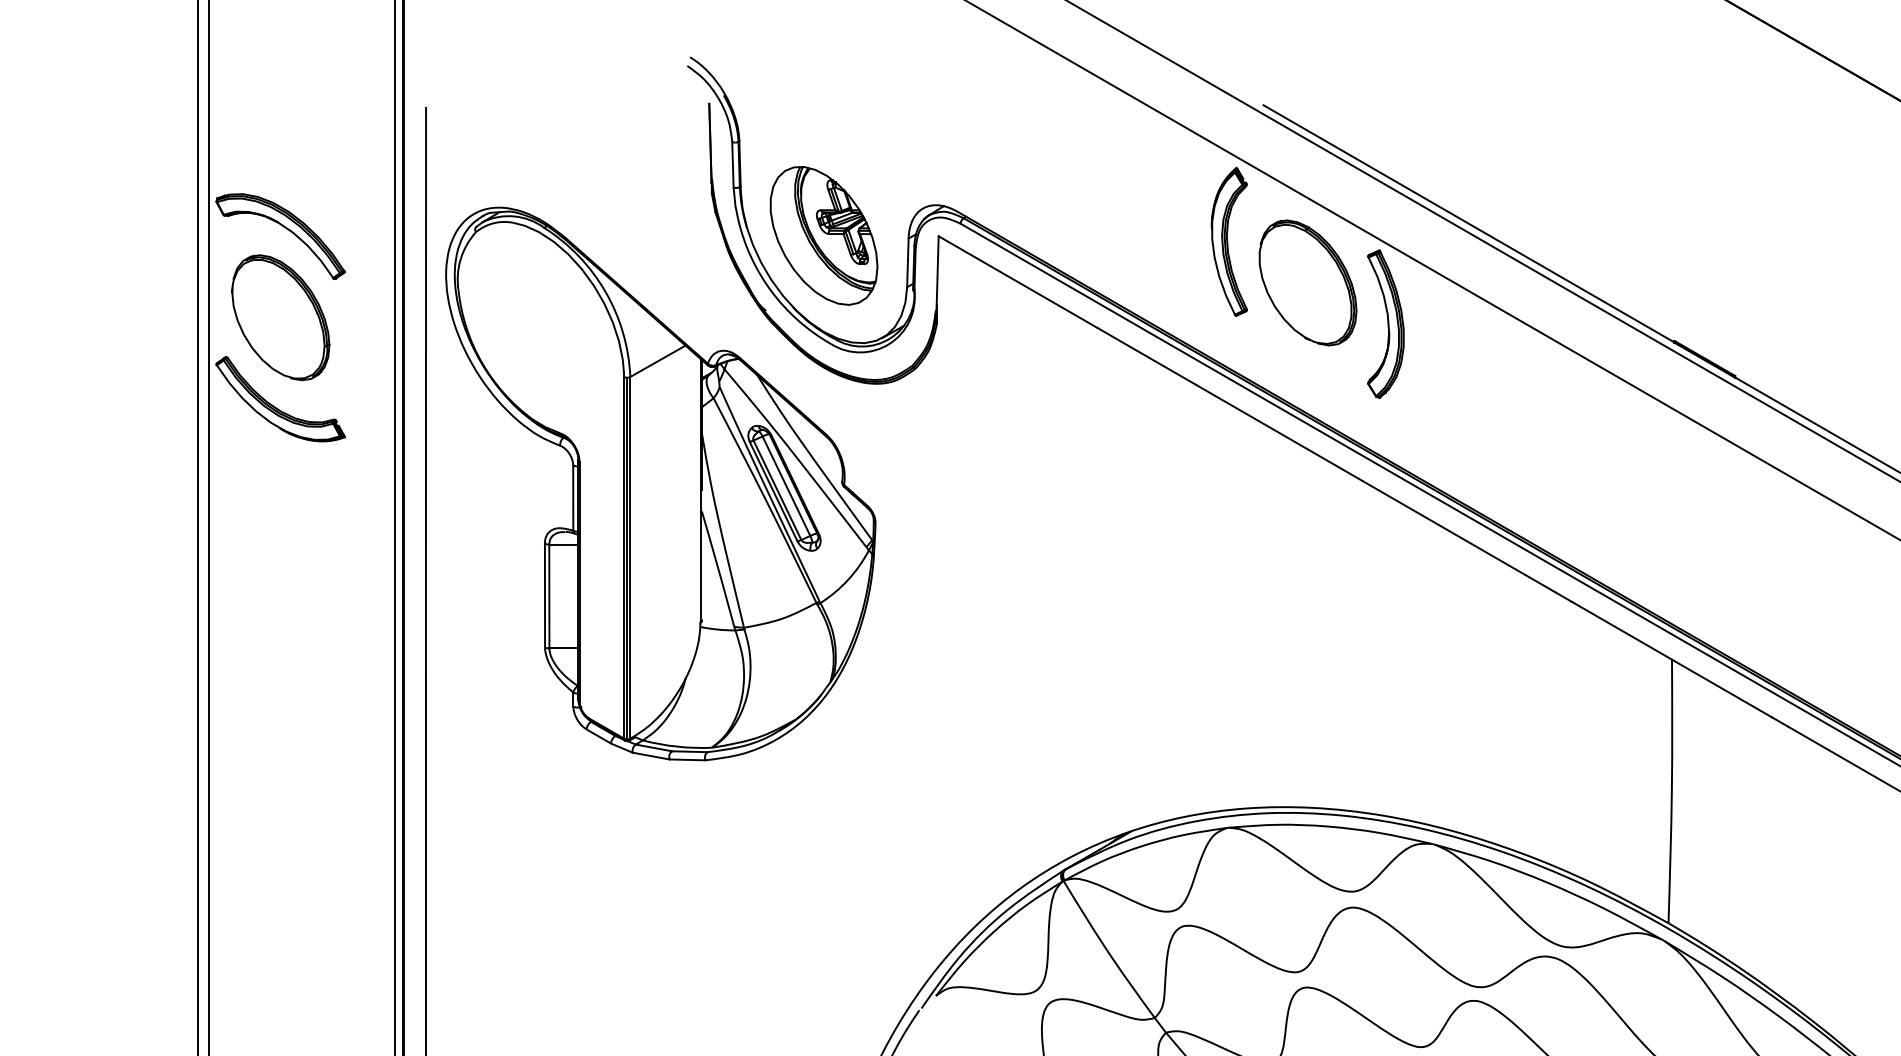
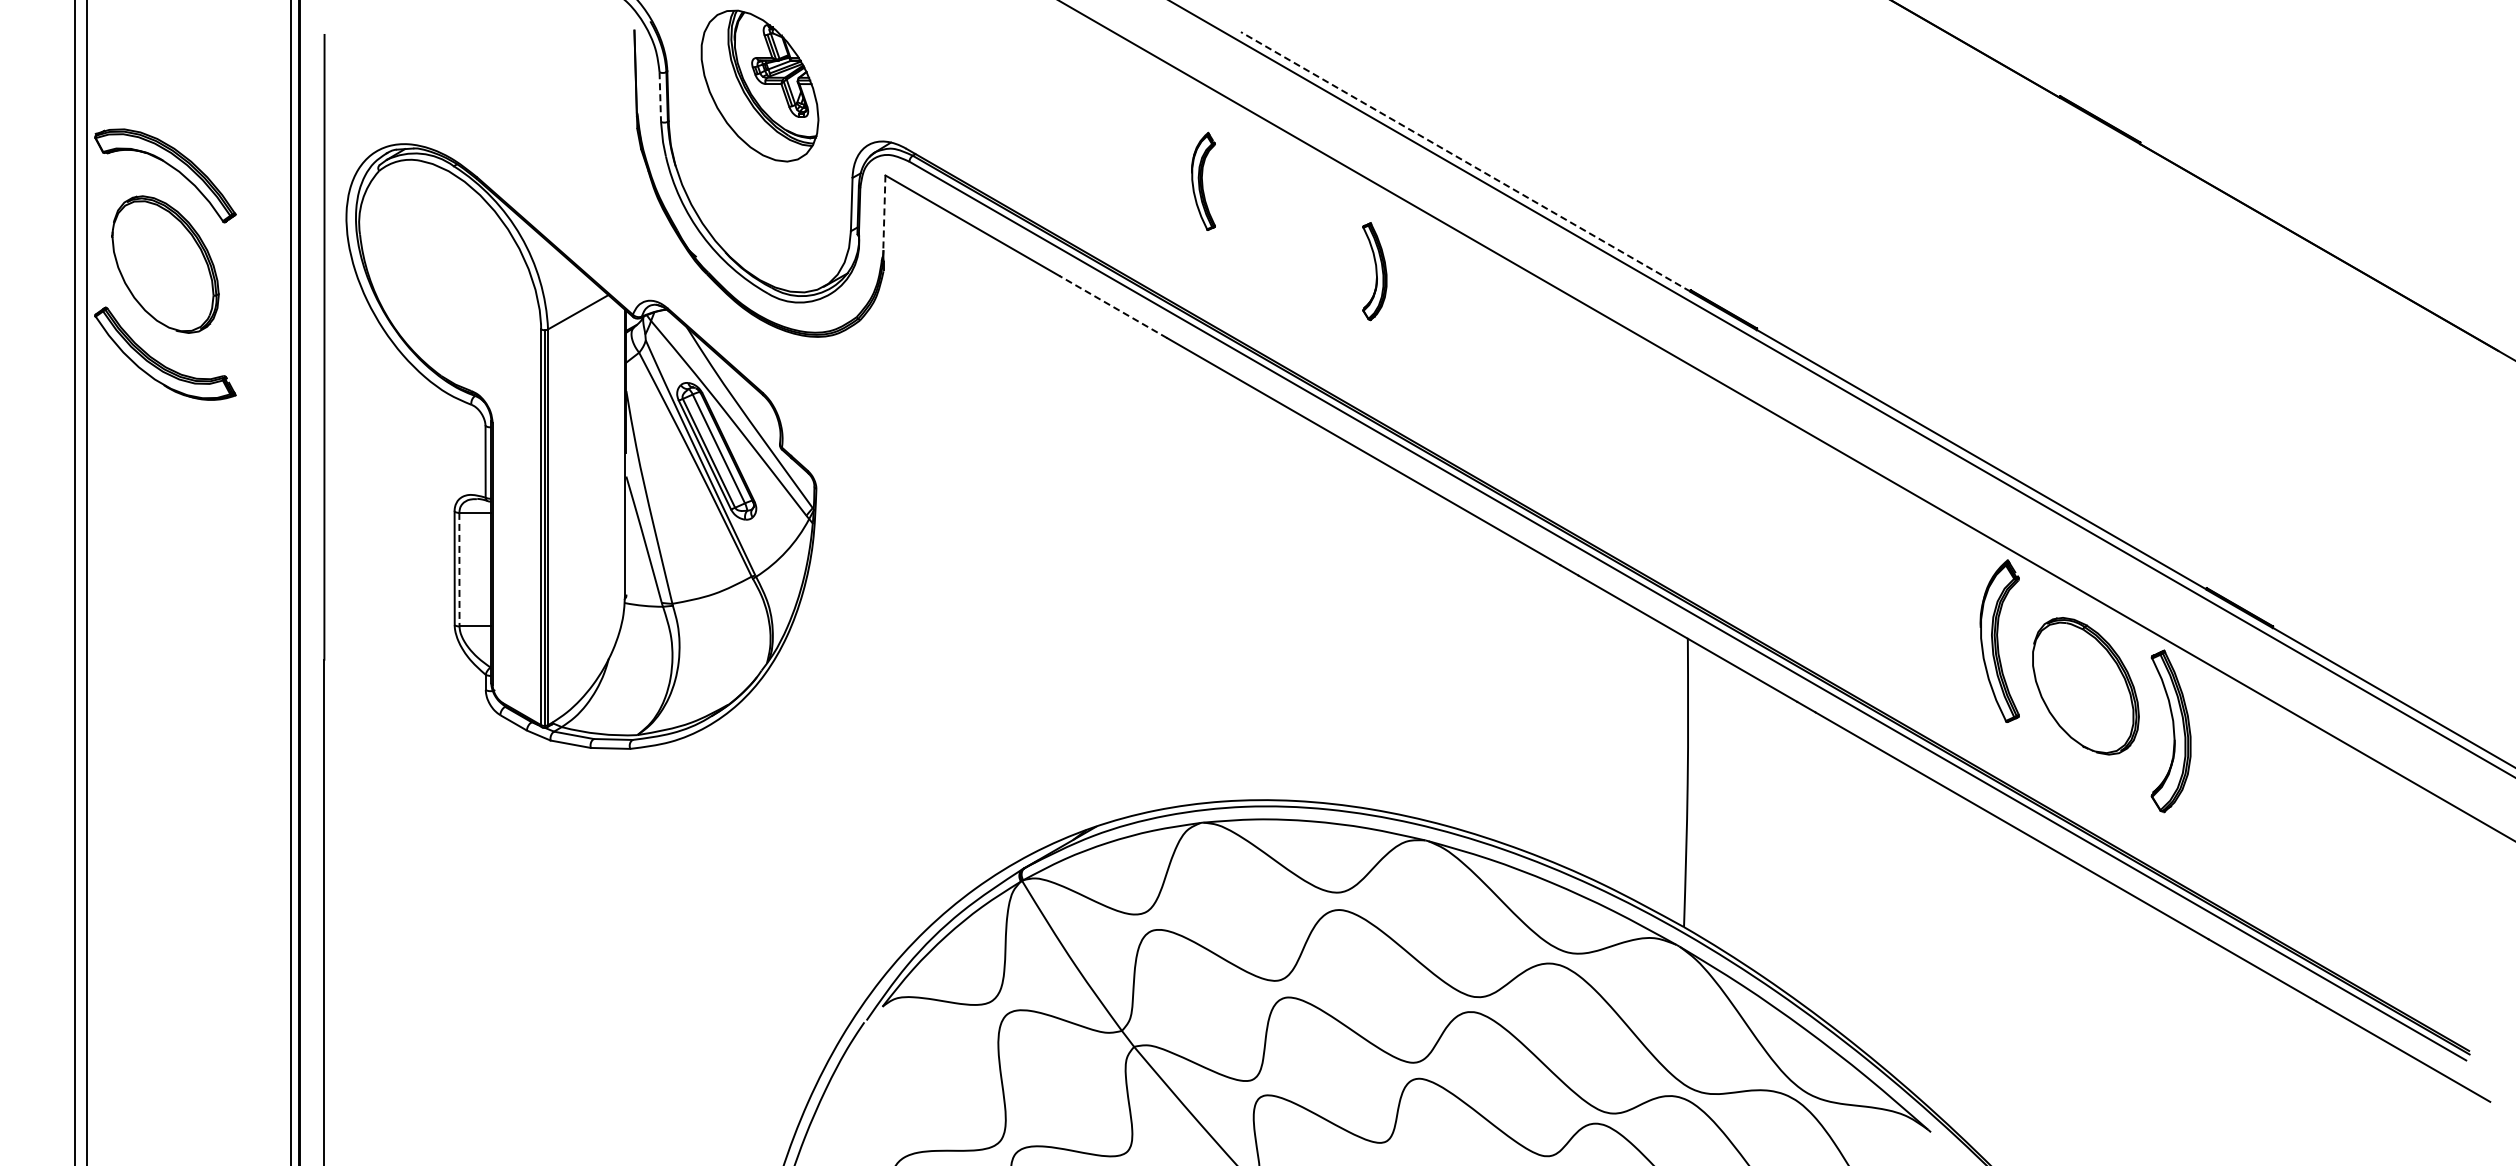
line: (733, 165) -> (660, 97), solid -> dashed
line: (1468, 223) -> (1465, 161), solid -> dashed
part: (823, 235) -> (759, 85), moved
part: (1229, 241) -> (1203, 181), size x0.6
line: (937, 271) -> (884, 213), solid -> dashed
part: (1307, 282) -> (1289, 226), removed
part: (1385, 324) -> (1374, 271), size x0.6
line: (1146, 356) -> (1112, 306), solid -> dashed
line: (549, 596) -> (459, 569), solid -> dashed

